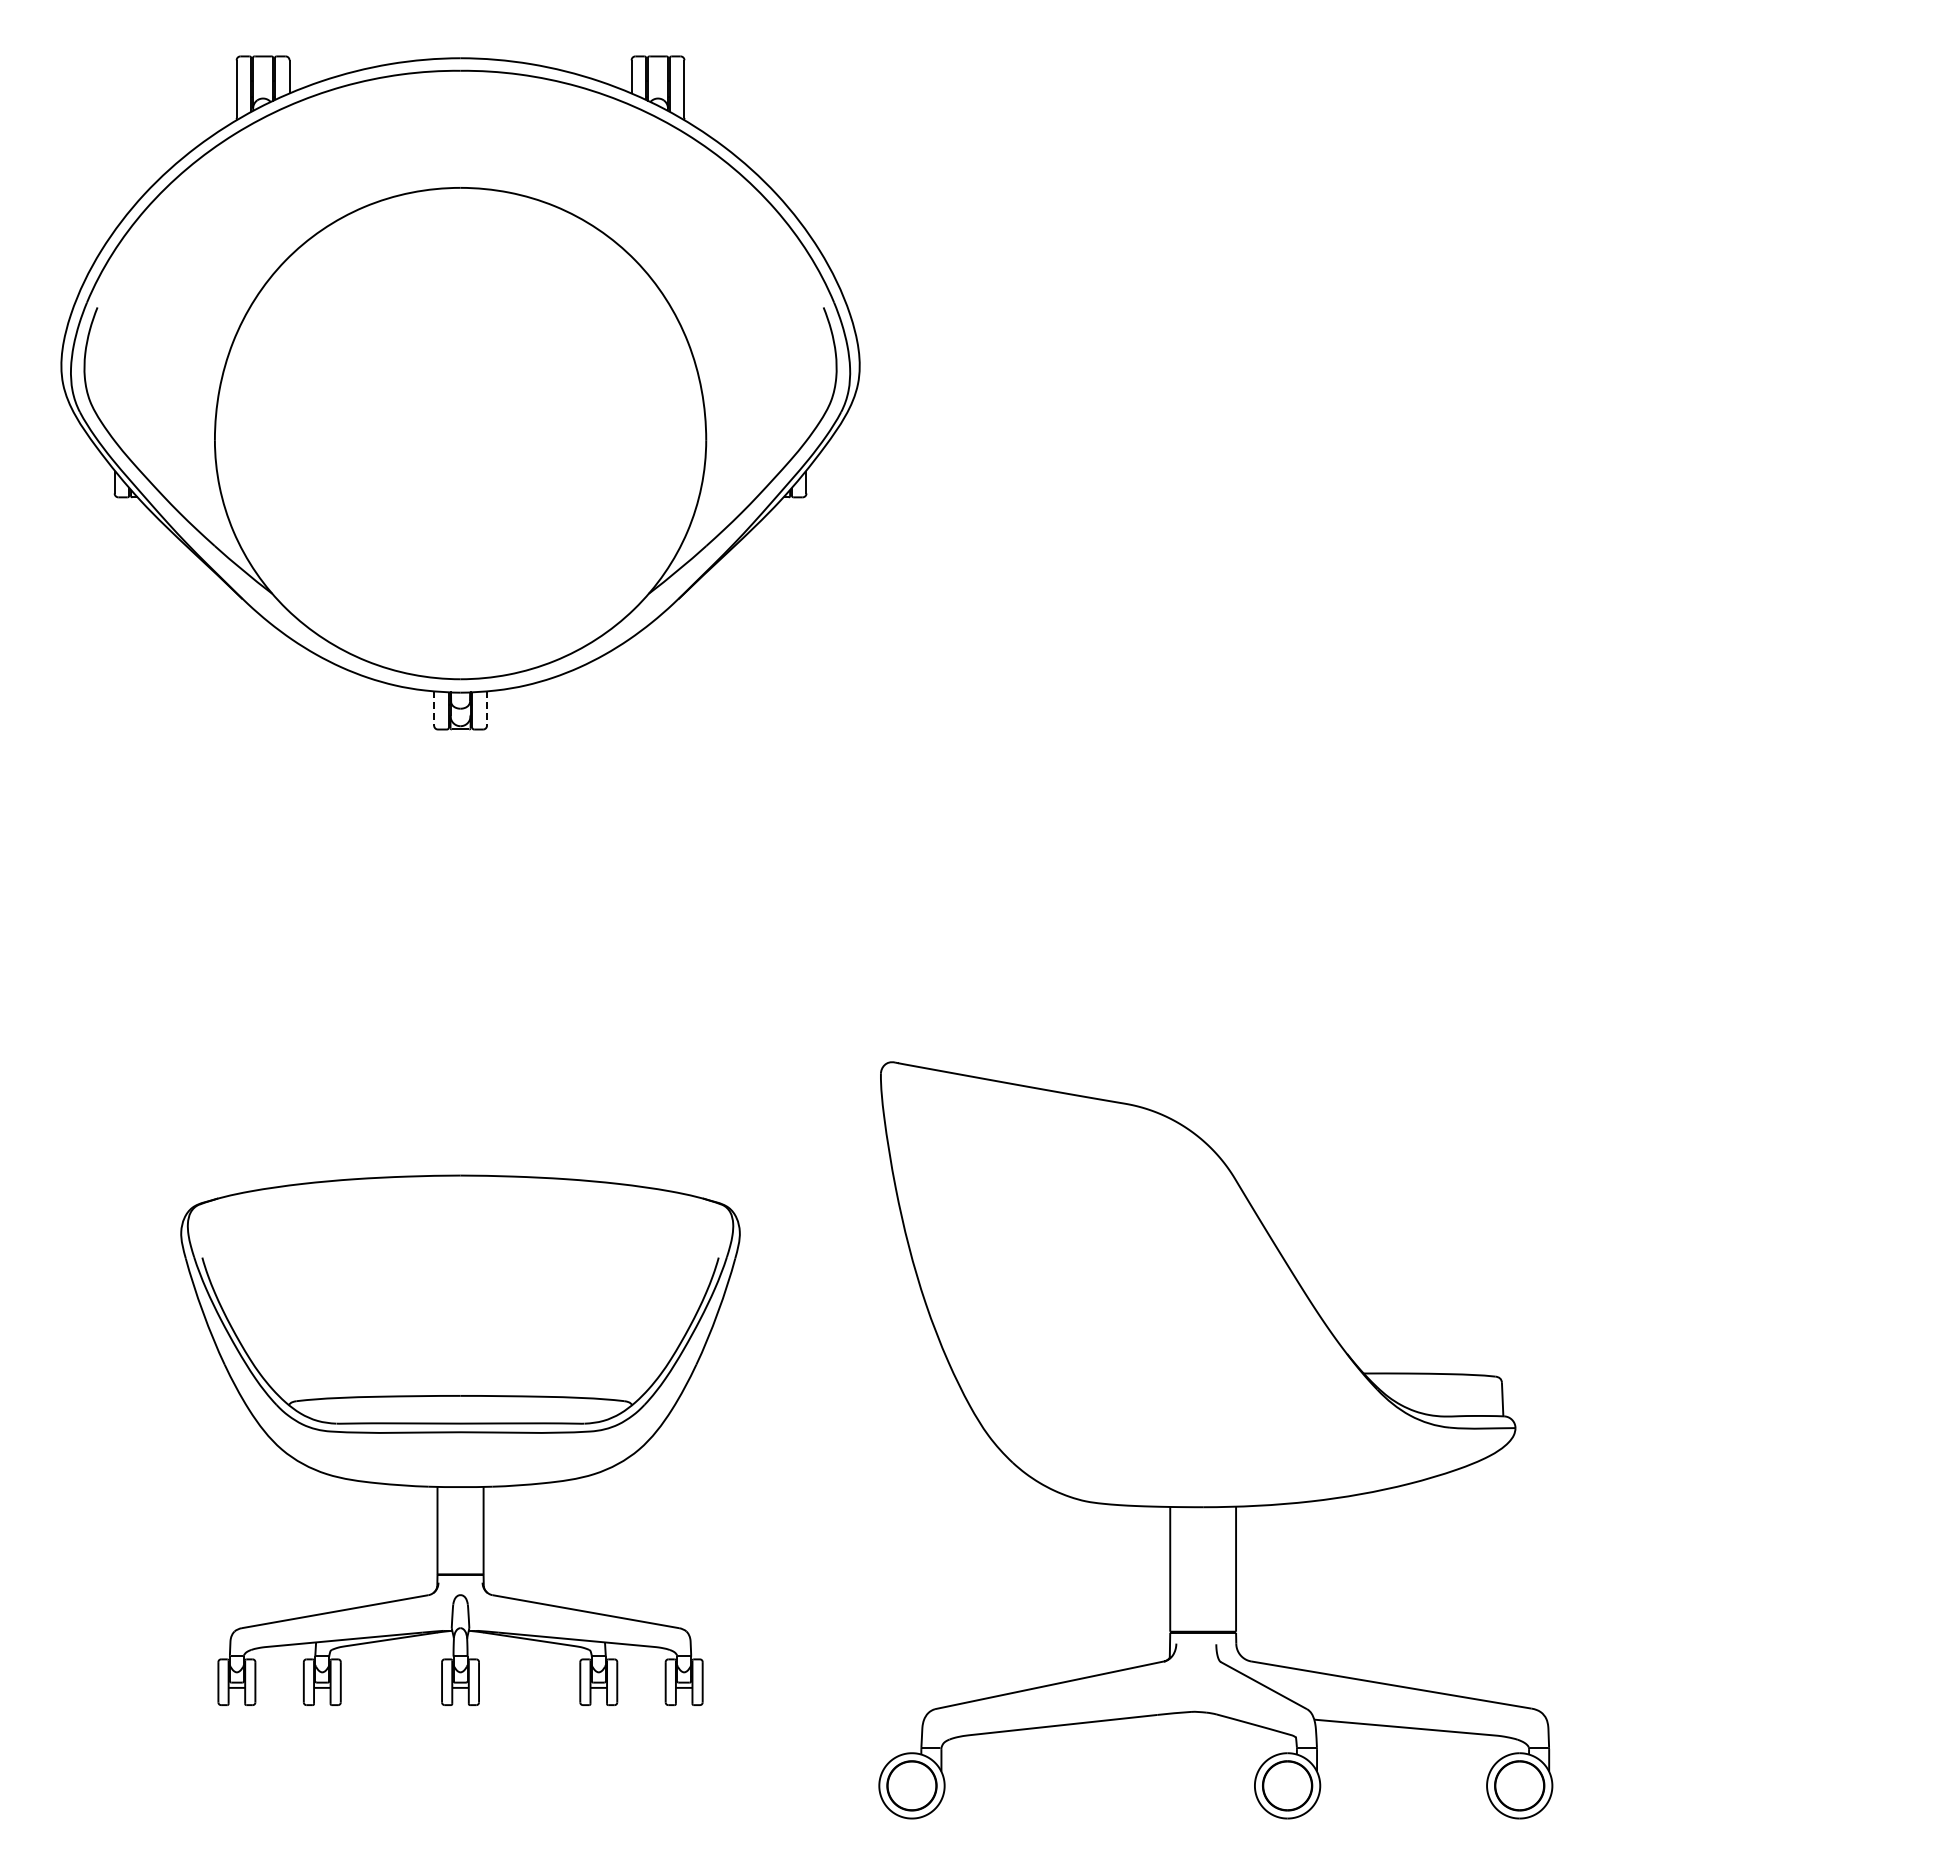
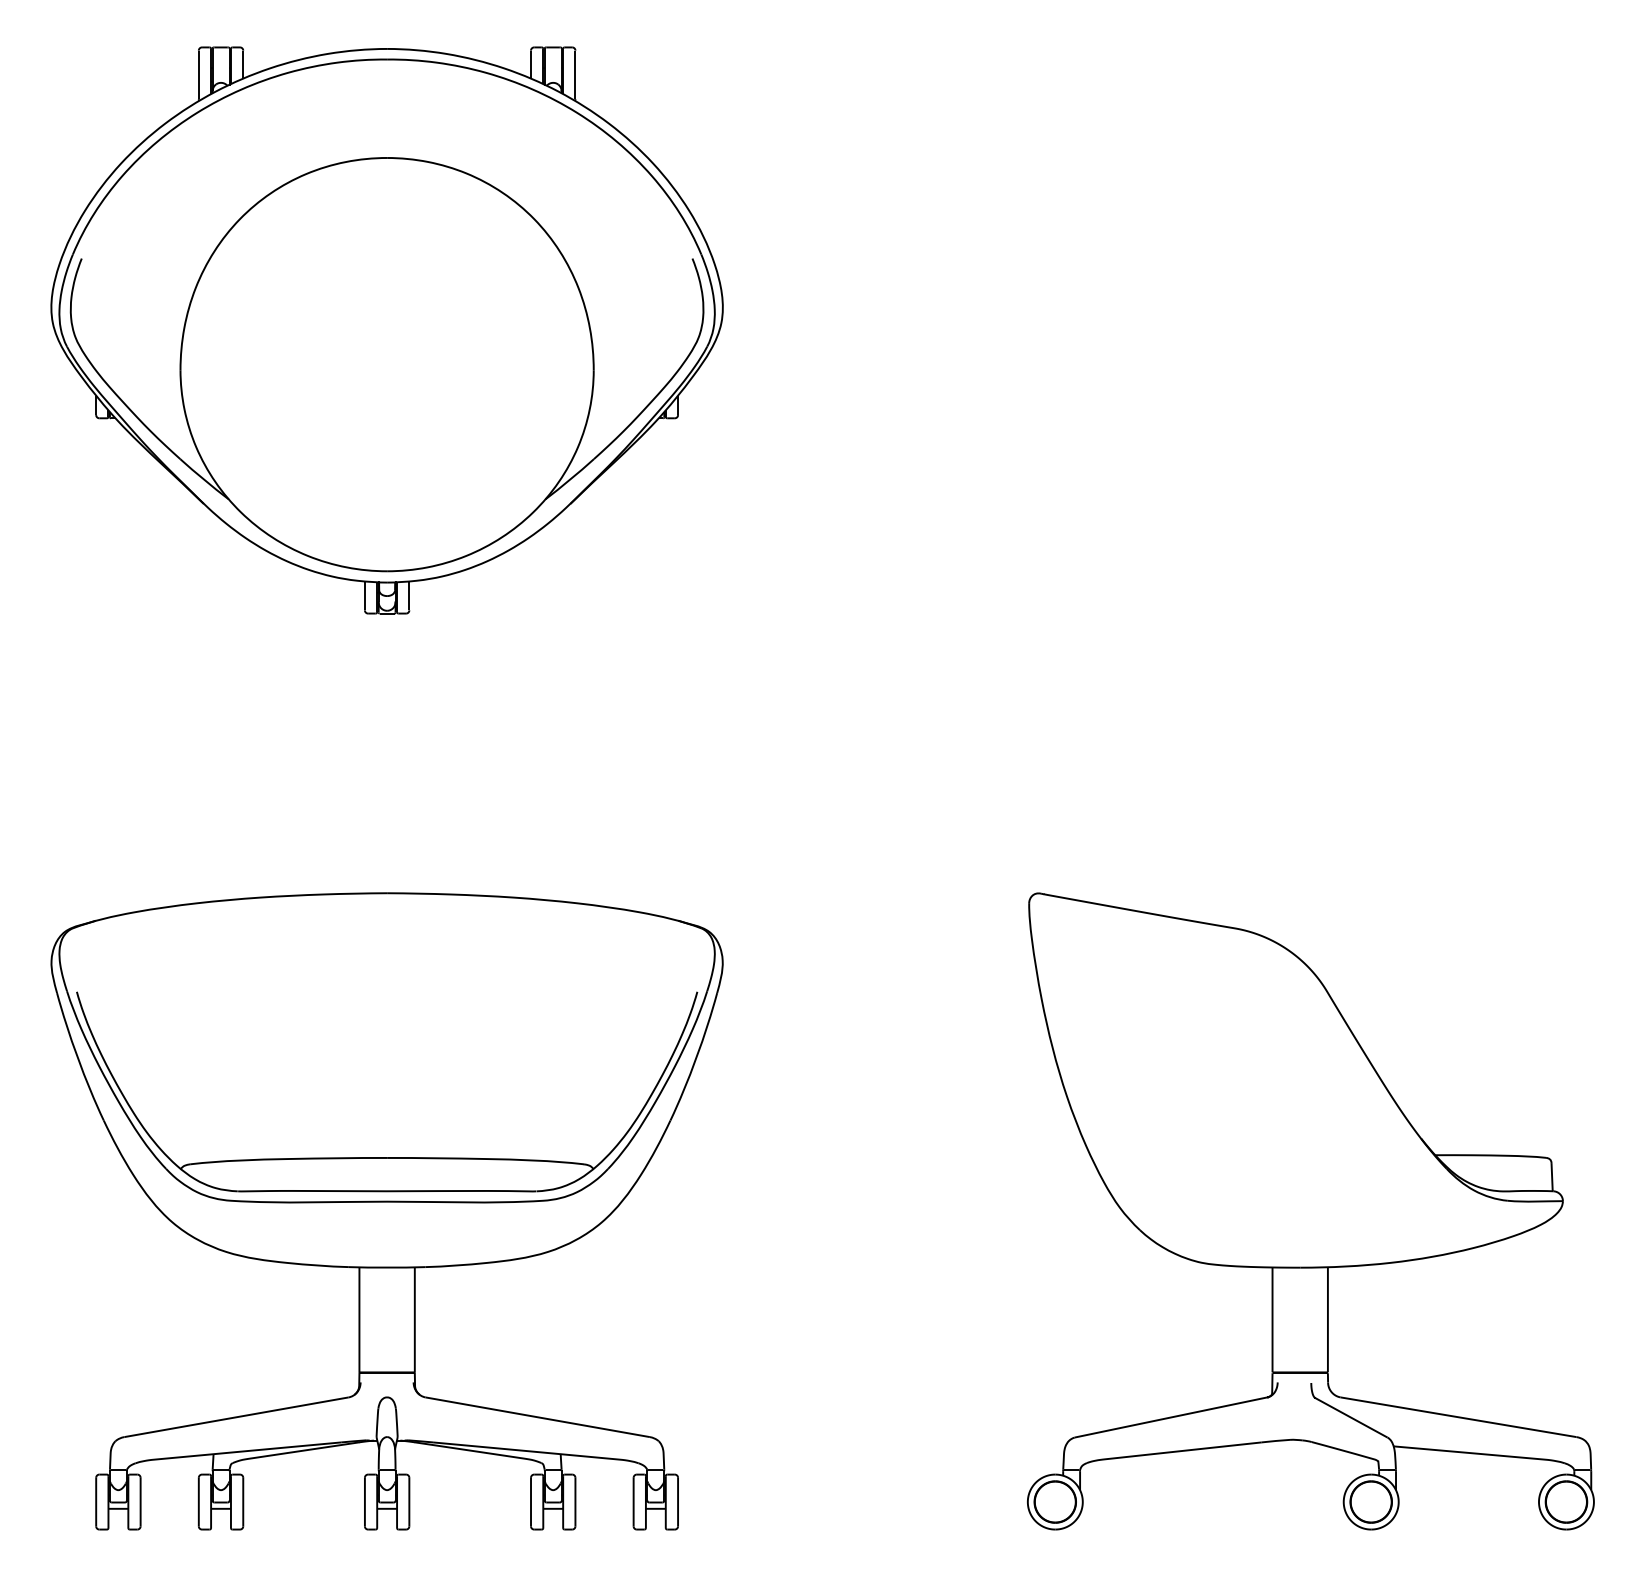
line: (434, 709) -> (365, 596), dashed -> solid
line: (486, 709) -> (408, 596), dashed -> solid
part: (460, 1440) -> (387, 1211), size x1.43
part: (1215, 1440) -> (1310, 1211), moved

